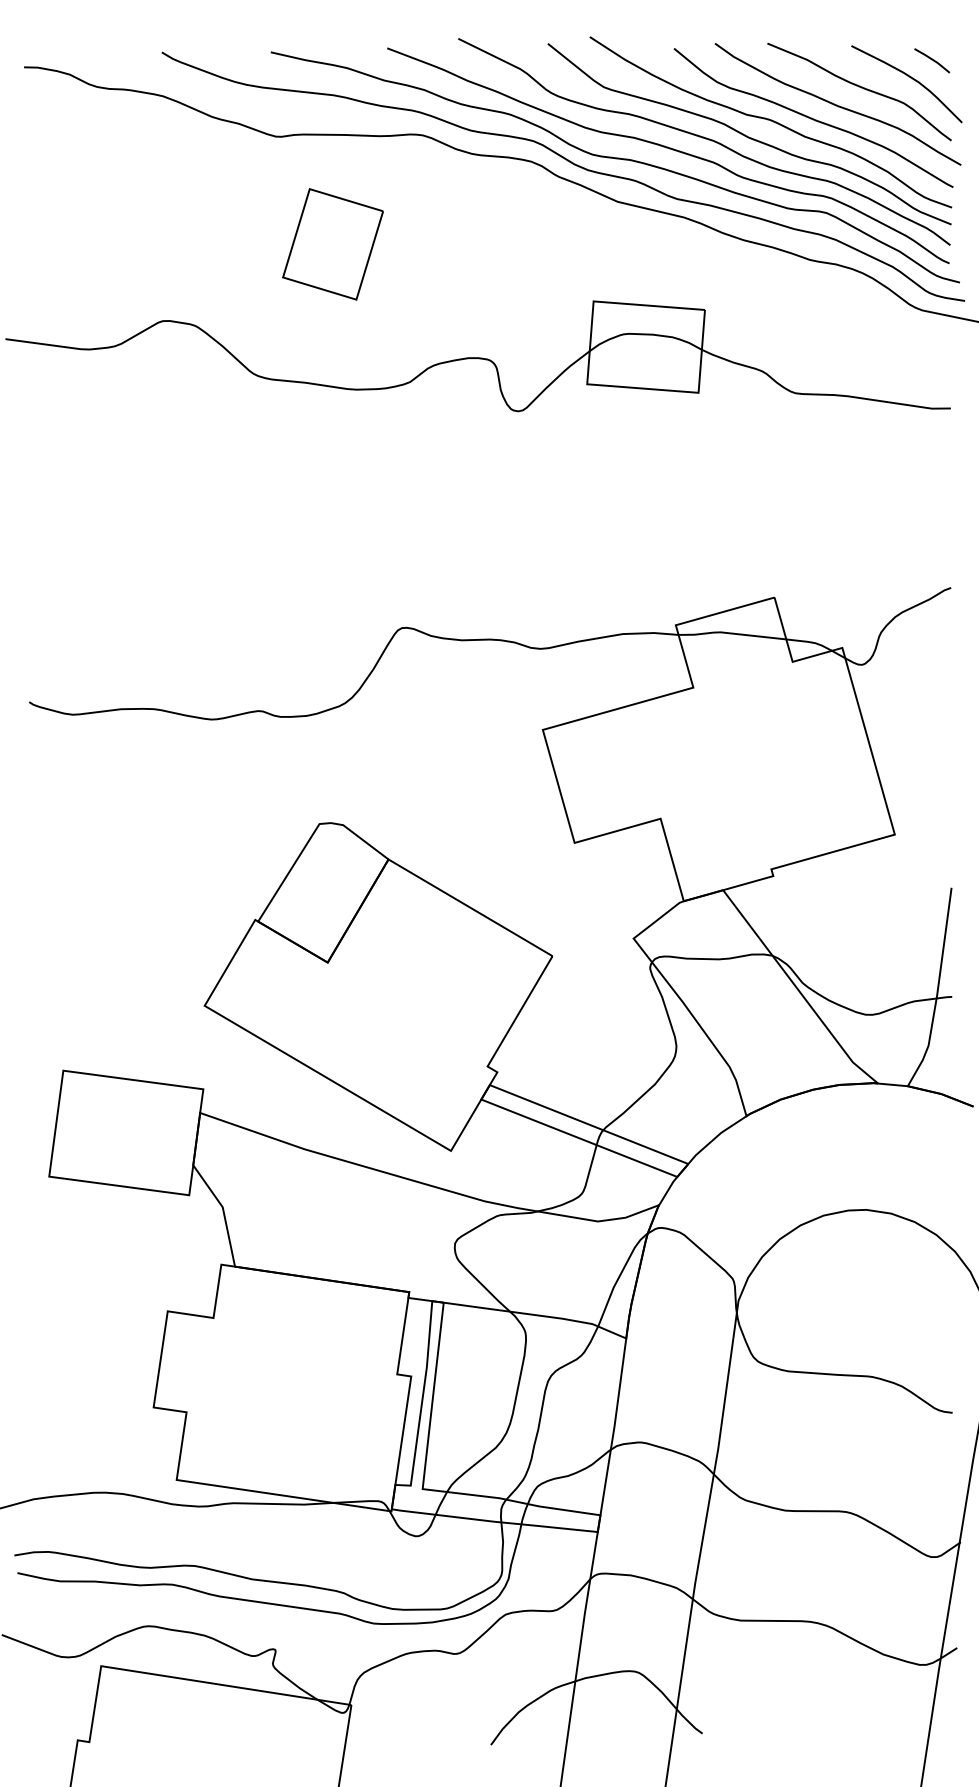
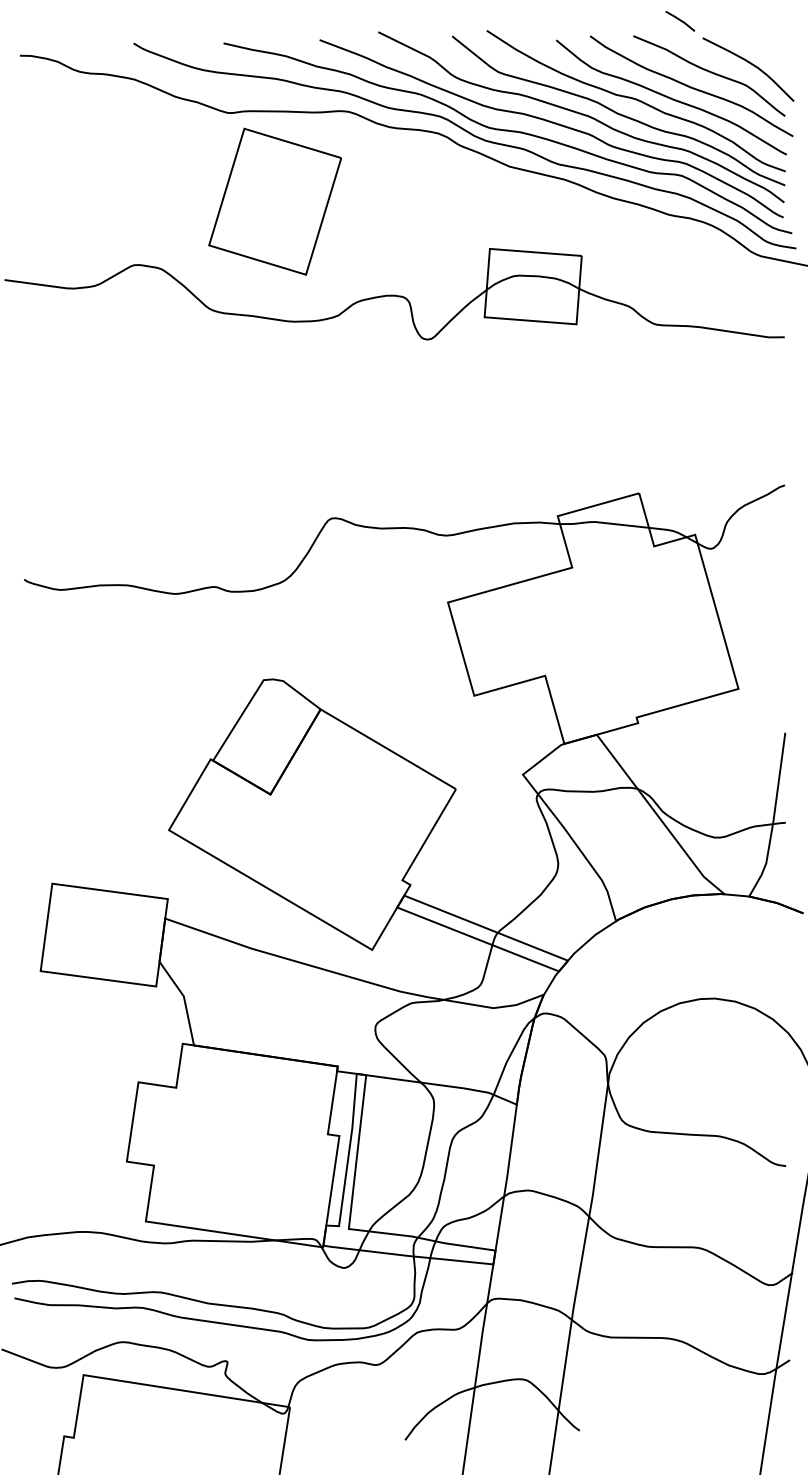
line: (932, 60) -> (680, 21), moved
part: (332, 243) -> (274, 201), size x1.6

